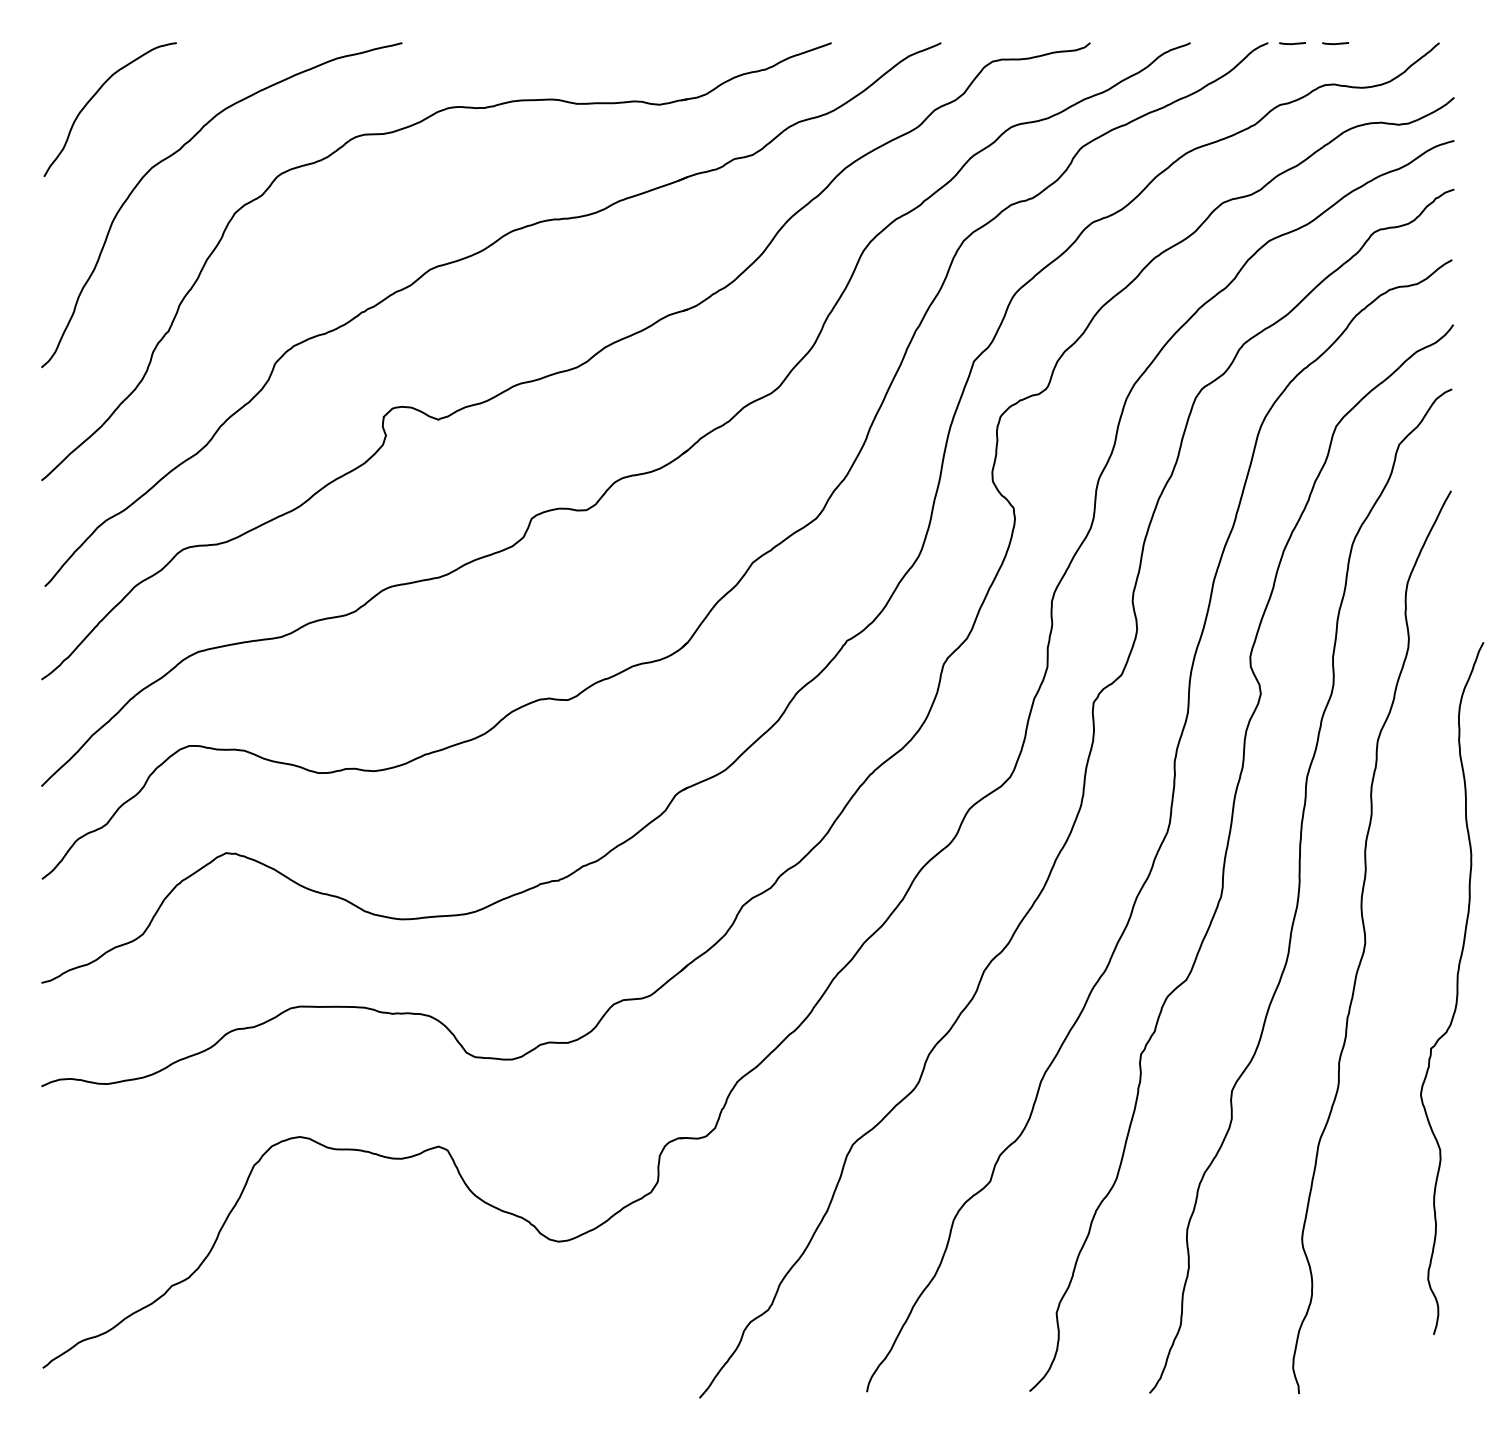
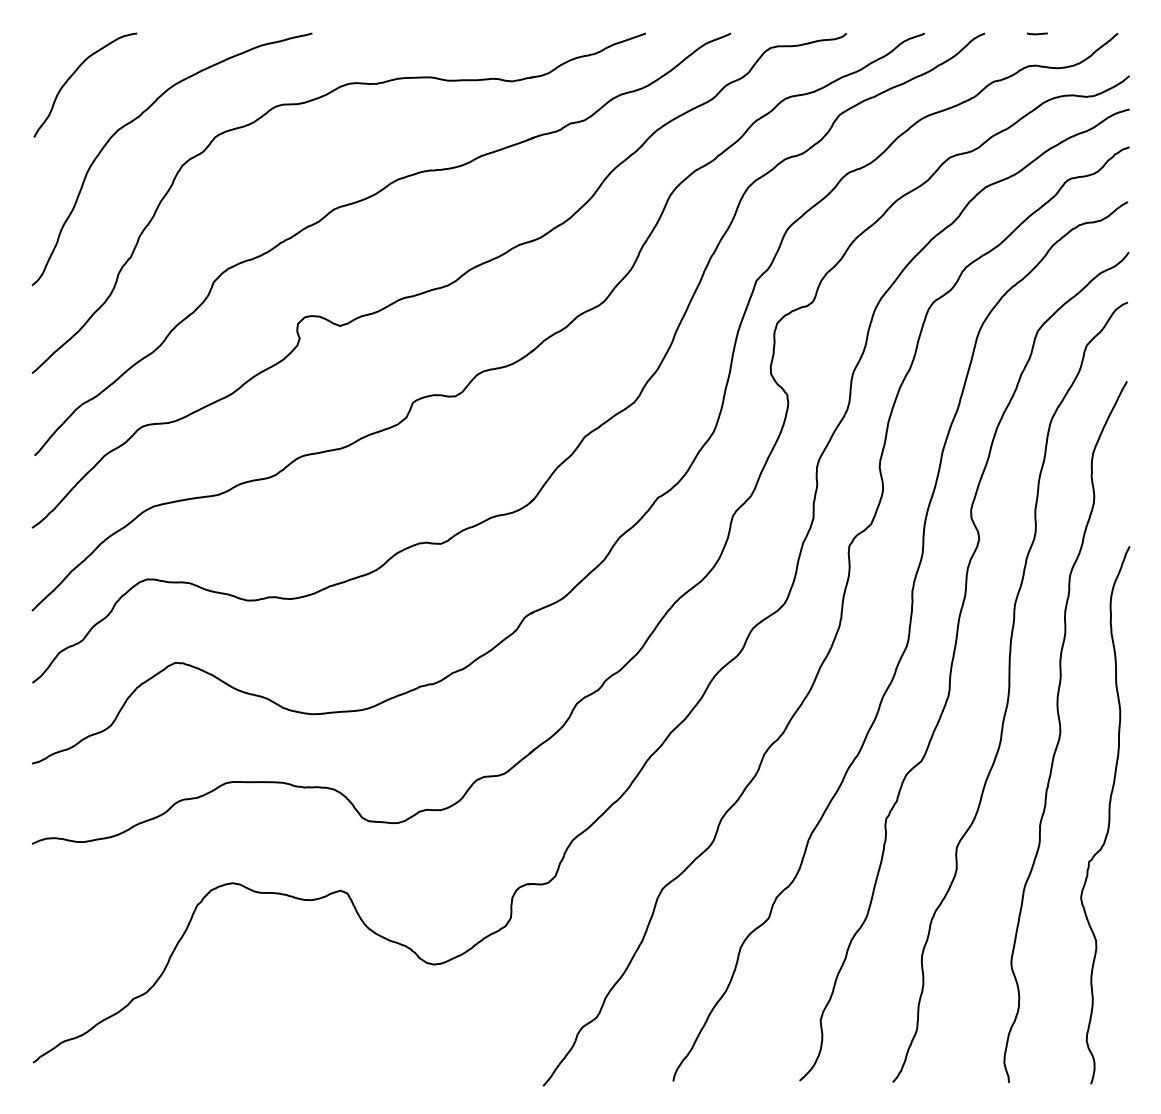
line: (1292, 43) -> (1003, 33), removed
curve: (1456, 988) -> (1108, 815), moved

